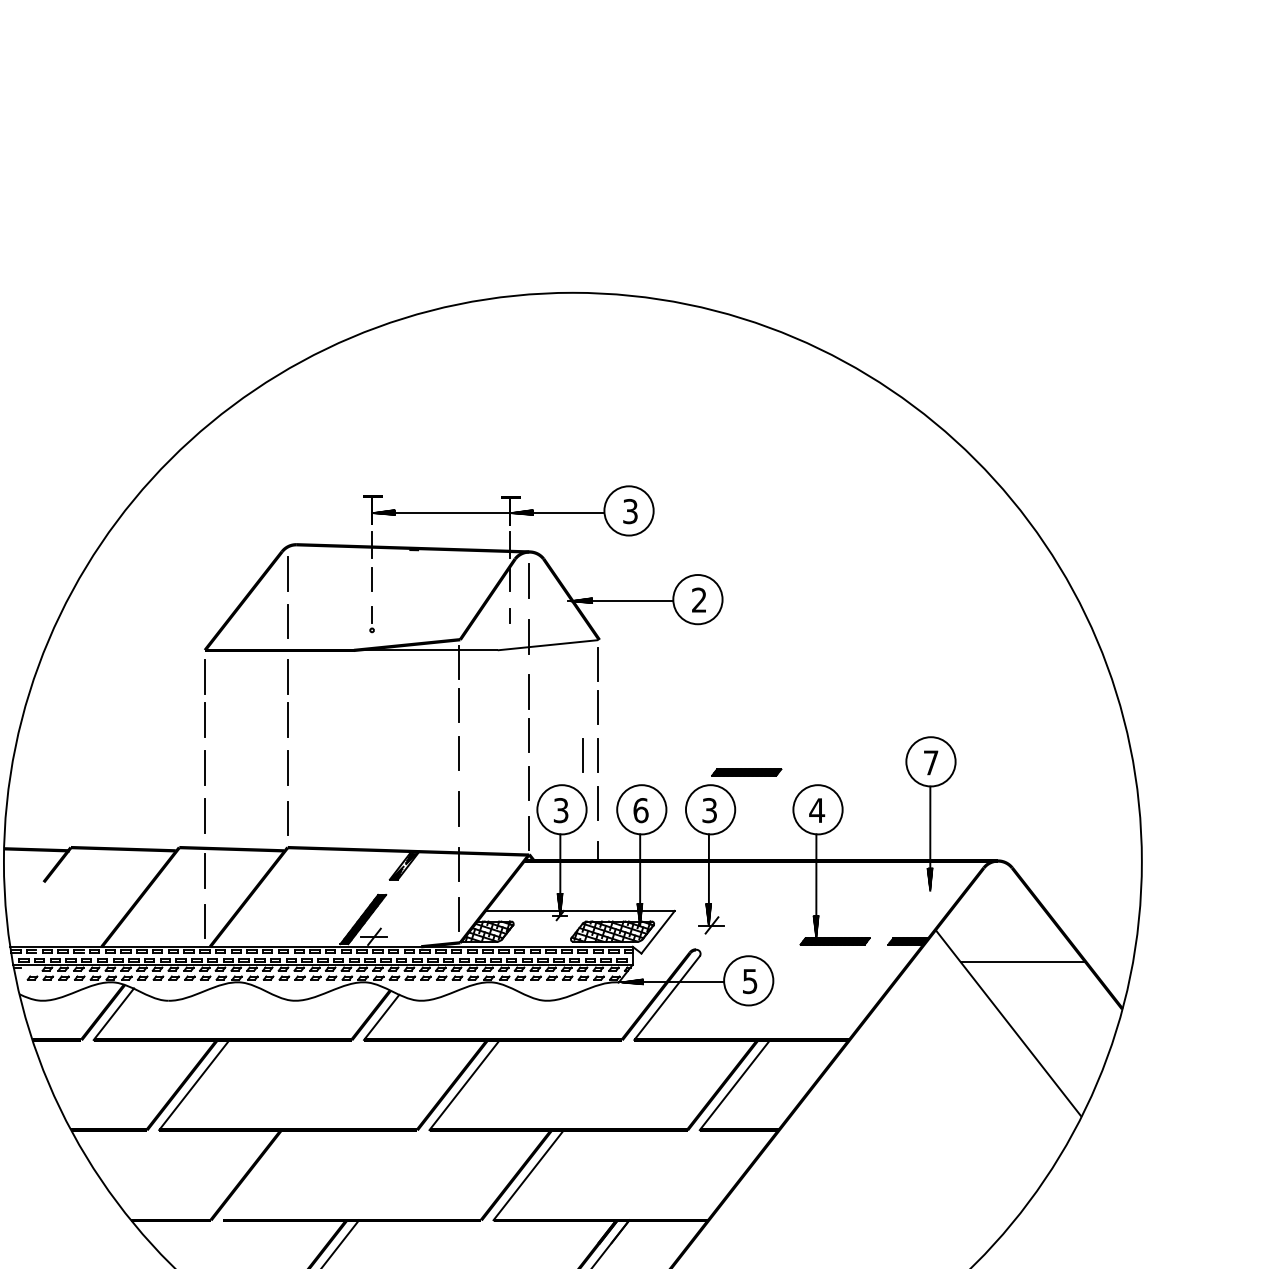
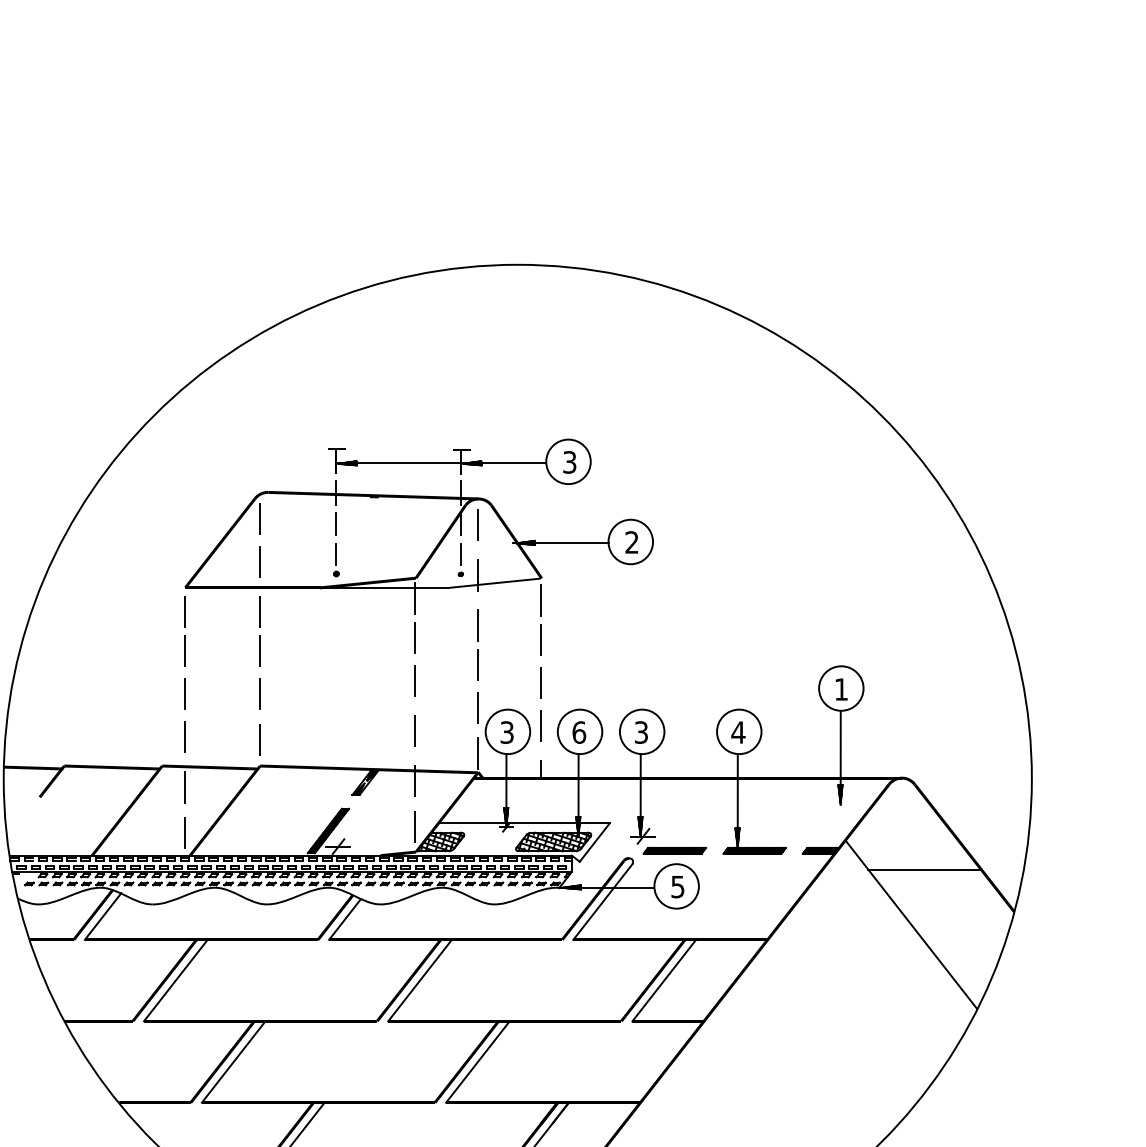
part: (371, 619) -> (335, 559), size x1.43
part: (509, 619) -> (460, 559), size x1.67
line: (582, 755) -> (526, 682), removed
text: (931, 762) -> (841, 689), 7 -> 1
part: (746, 772) -> (674, 850), moved
line: (258, 1175) -> (233, 1062), added

